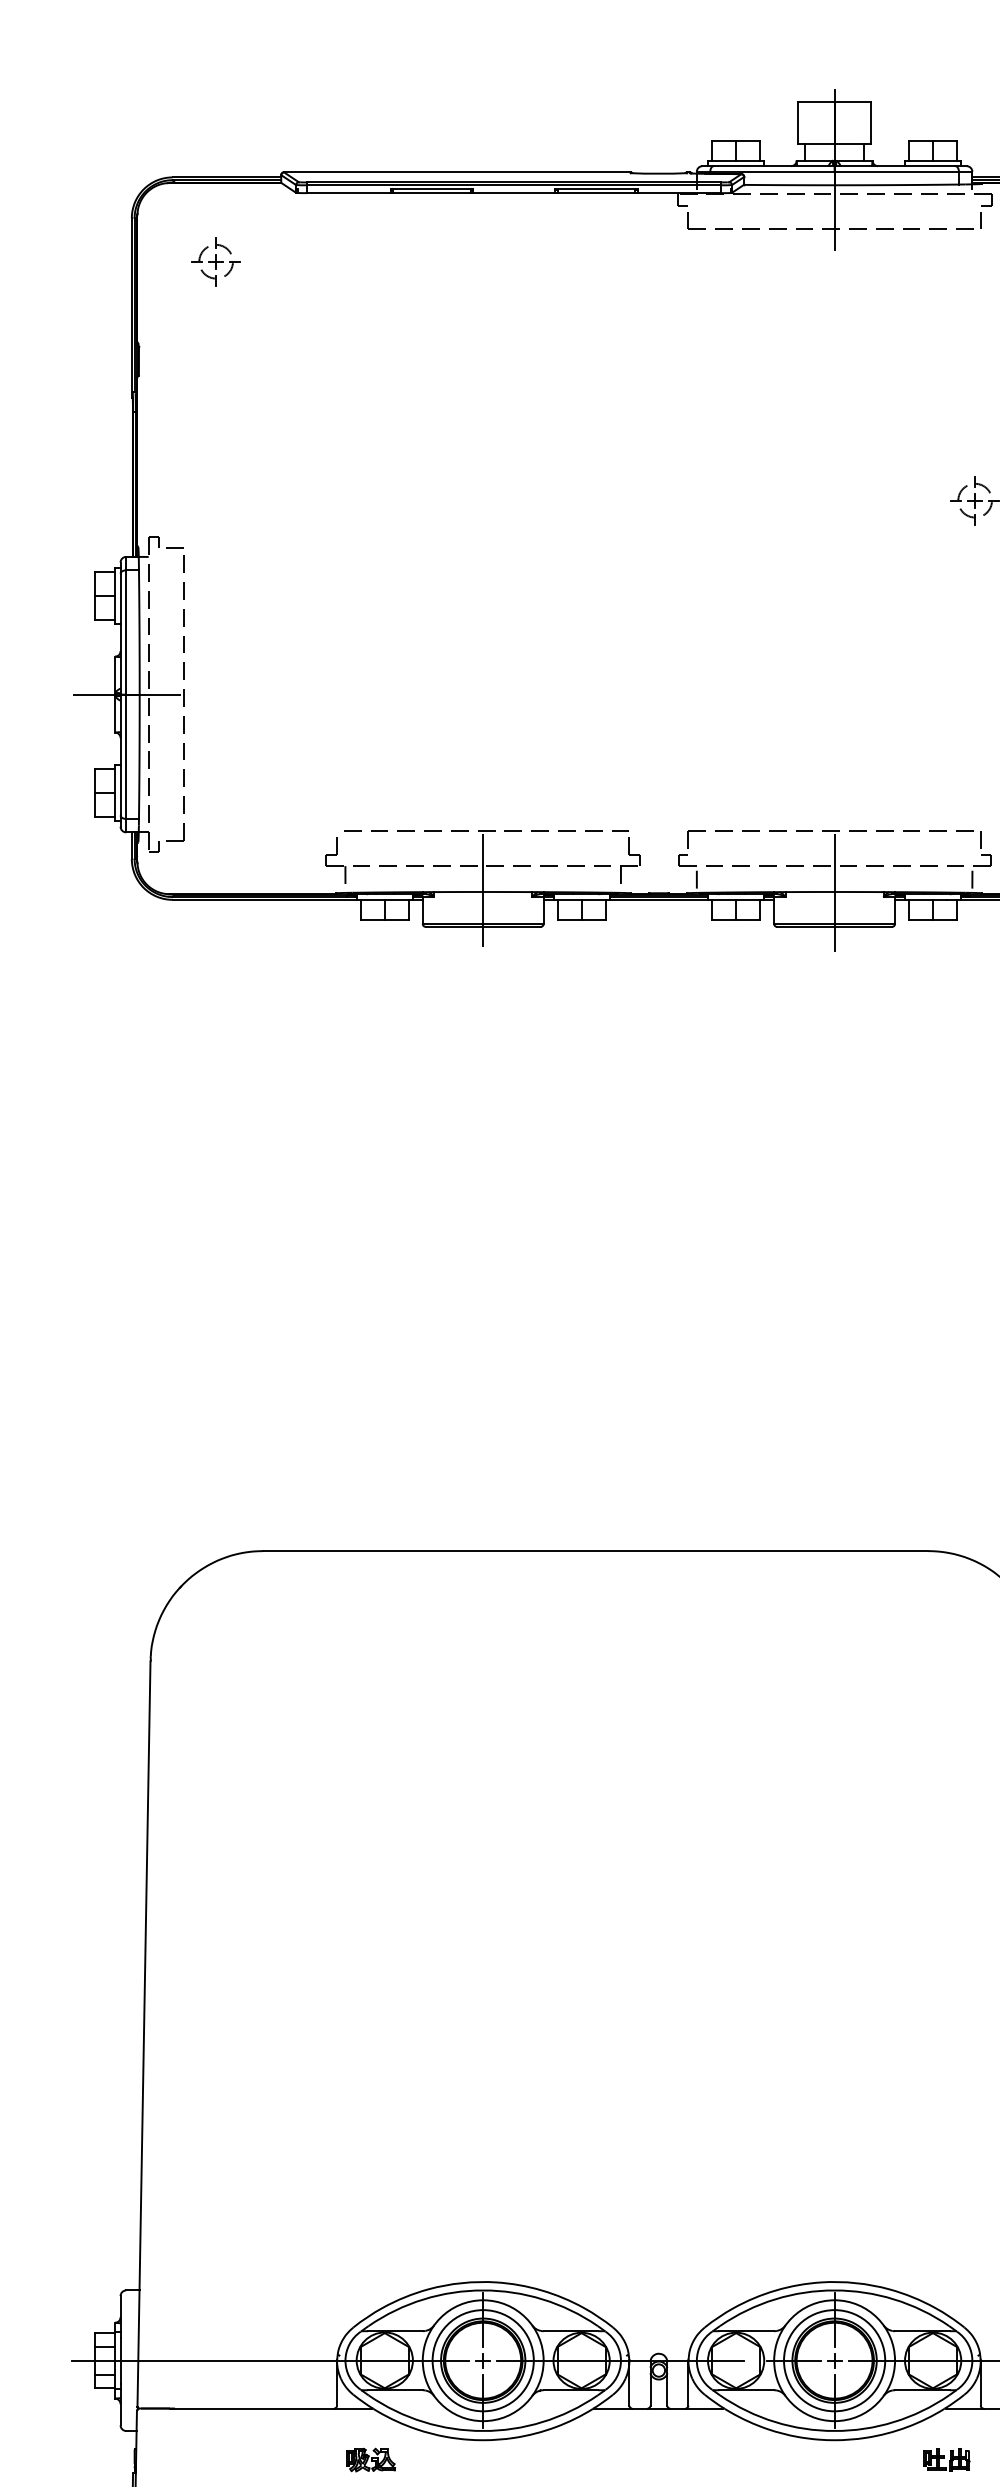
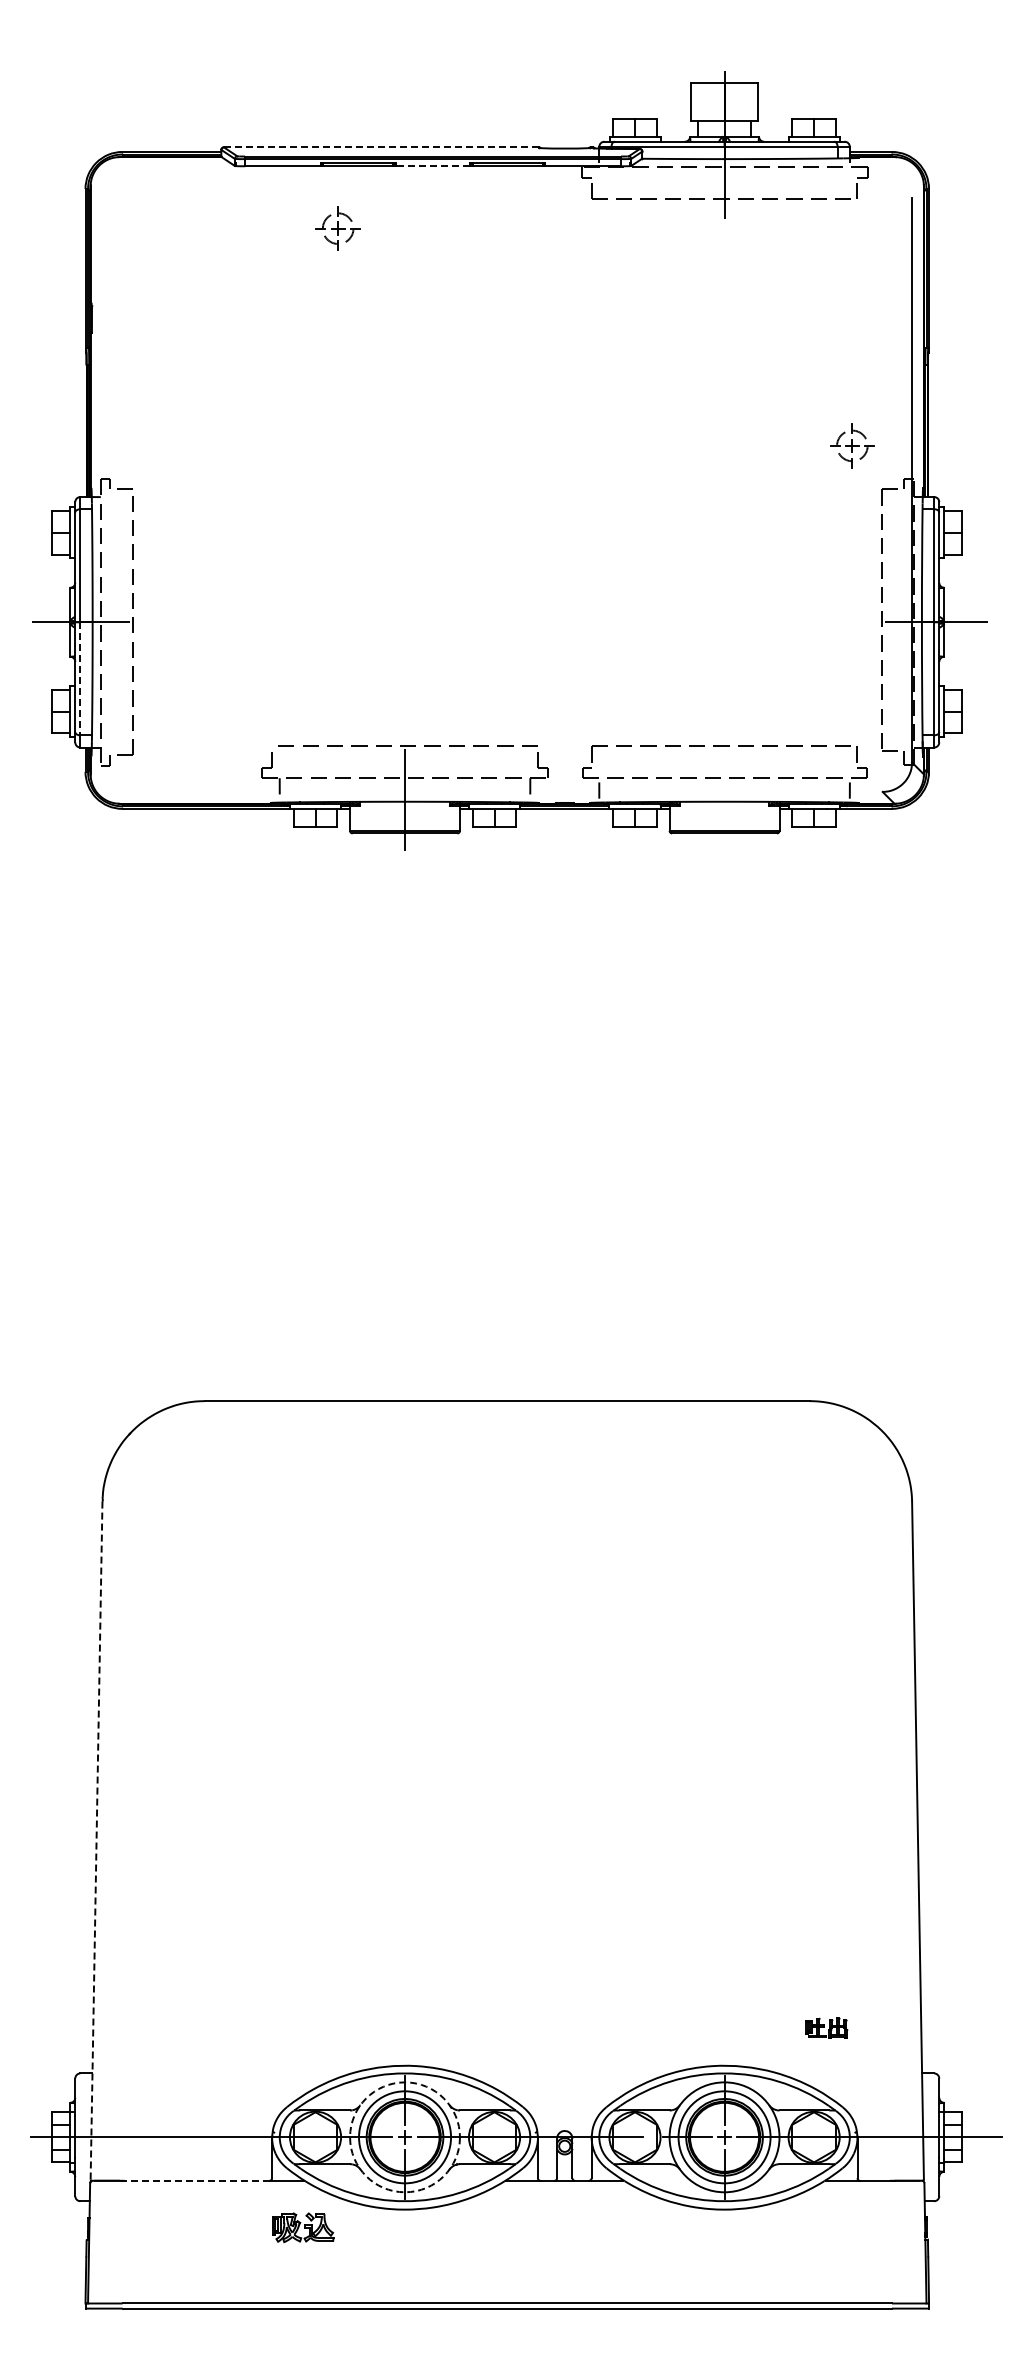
line: (457, 172) -> (381, 147), solid -> dashed
line: (513, 193) -> (432, 166), solid -> dashed
part: (215, 261) -> (337, 228), moved
line: (126, 756) -> (80, 678), solid -> dashed
line: (834, 892) -> (724, 802), removed
line: (143, 2034) -> (96, 1840), solid -> dashed
circle: (482, 2360) -> (404, 2137), solid -> dashed
line: (251, 2408) -> (194, 2180), solid -> dashed
part: (946, 2458) -> (826, 2027), moved
part: (370, 2459) -> (302, 2227), size x1.4

